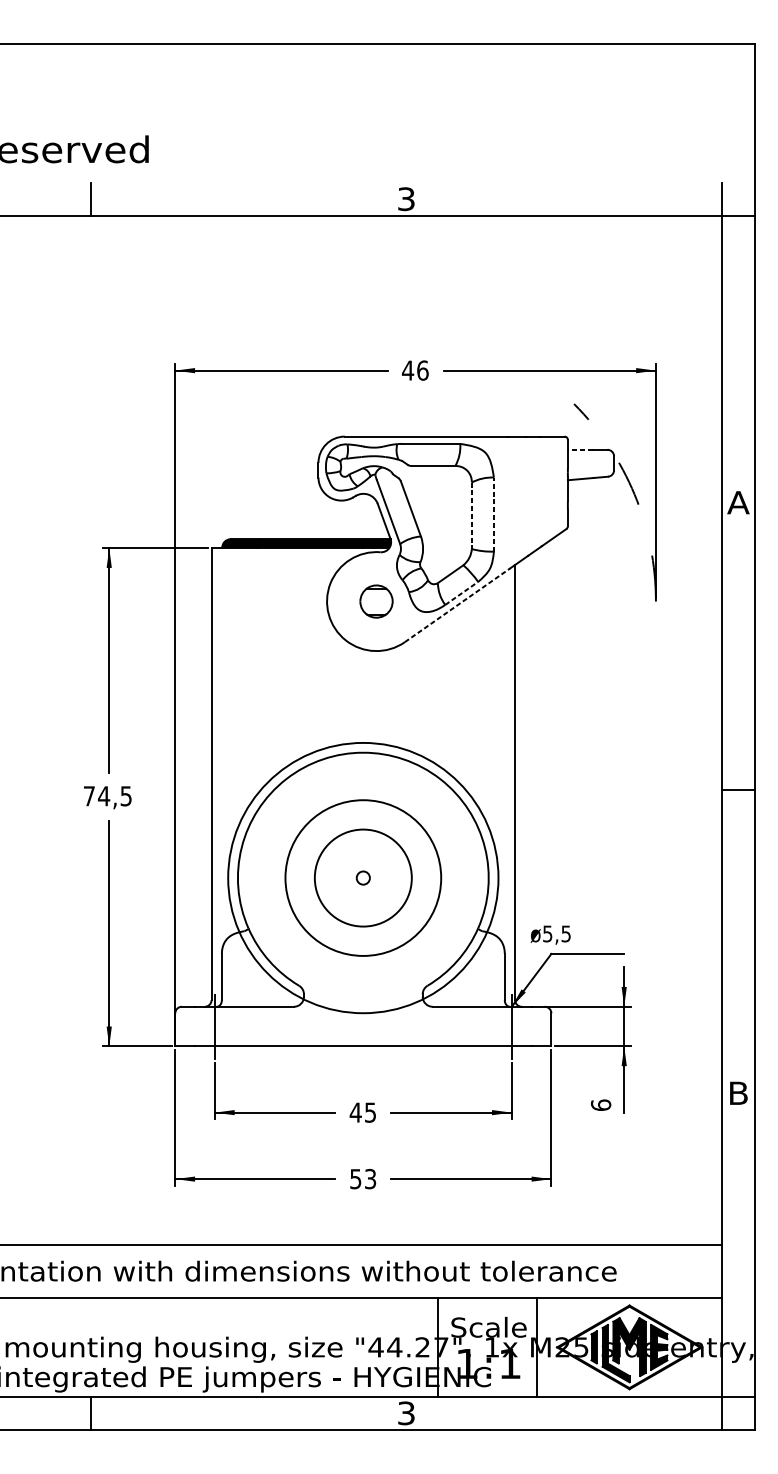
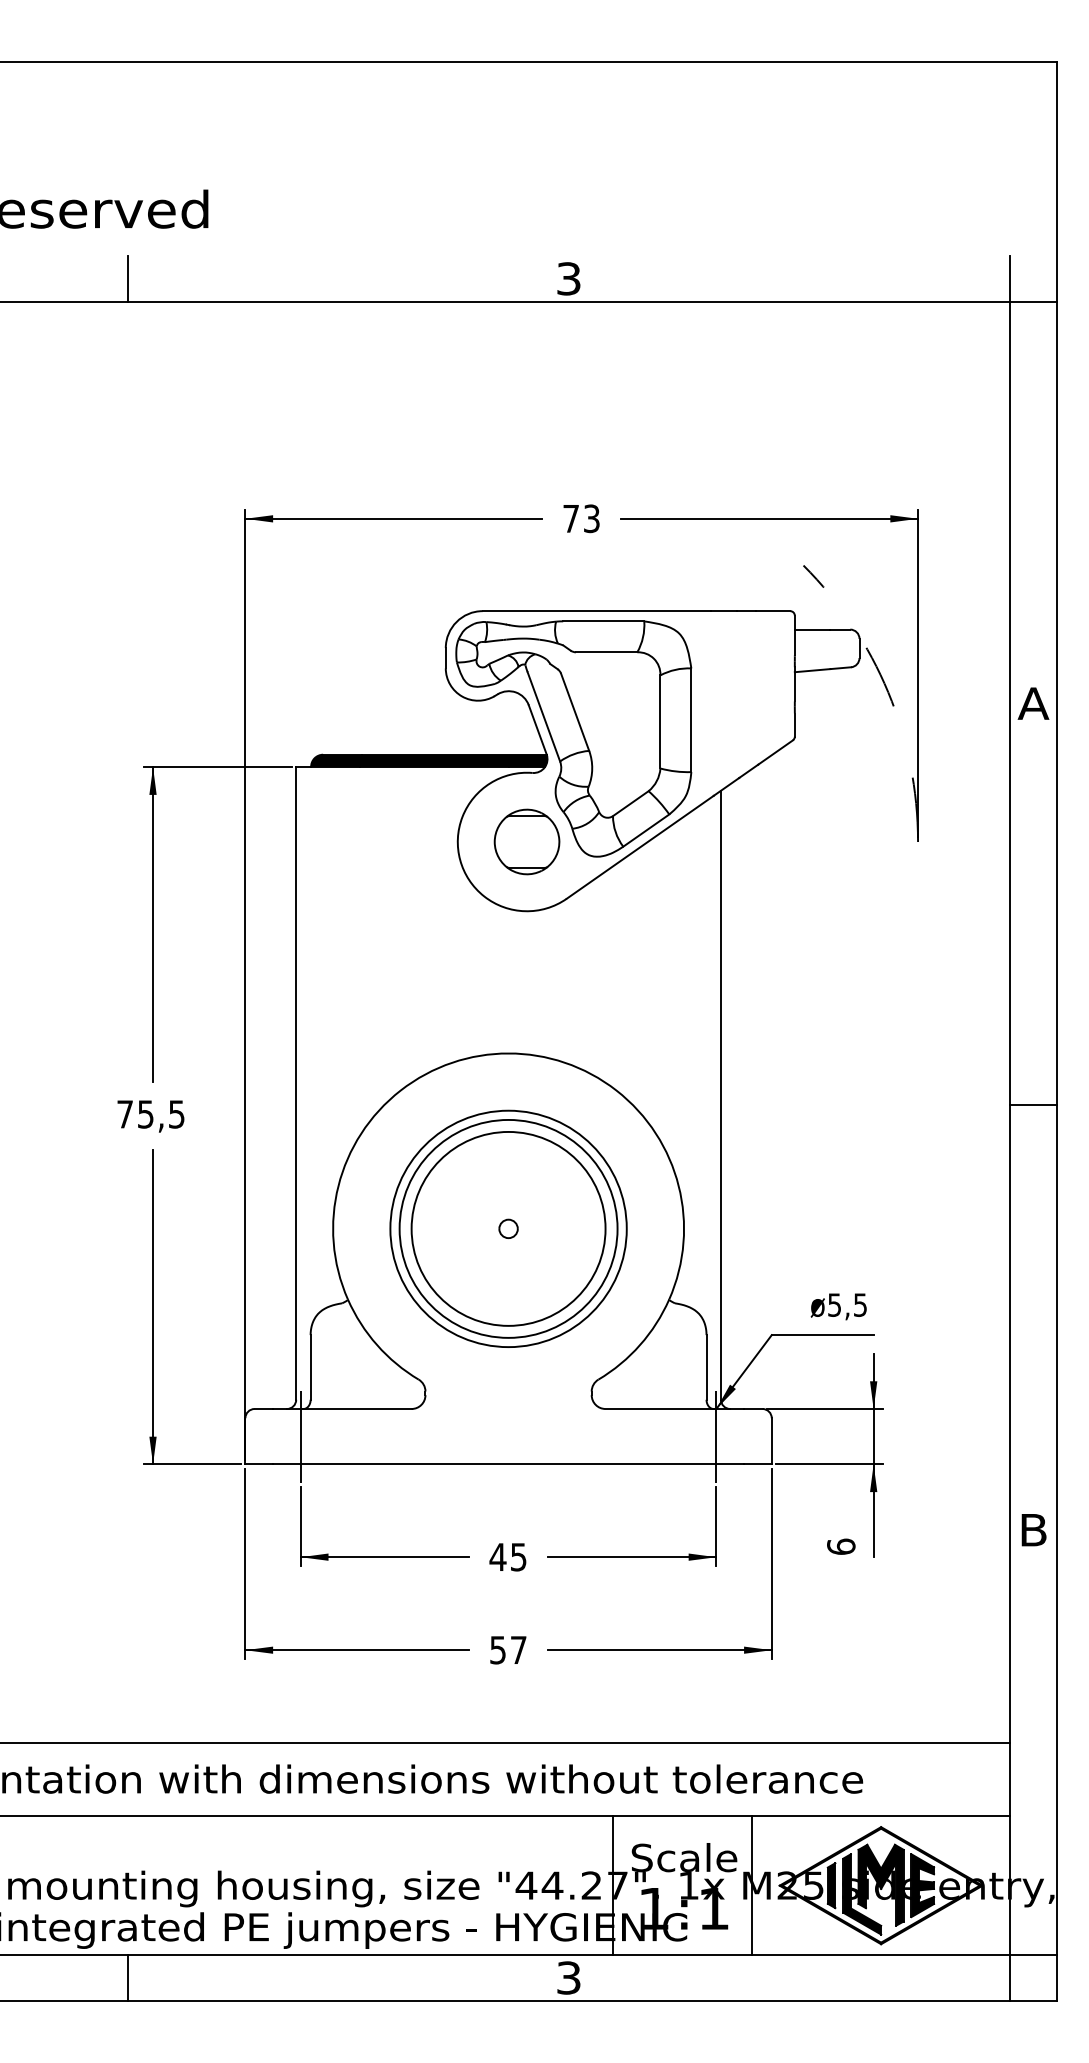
text: (415, 370) -> (581, 518), 46 -> 73
line: (579, 449) -> (811, 629), dashed -> solid
line: (494, 514) -> (691, 720), dashed -> solid
line: (471, 515) -> (660, 721), dashed -> solid
line: (461, 593) -> (646, 830), dashed -> solid
part: (376, 601) -> (526, 841), size x1.43
line: (457, 605) -> (640, 847), dashed -> solid
text: (103, 796) -> (145, 1114), 74,5 -> 75,5
circle: (363, 877) -> (508, 1228), size x0.62
circle: (363, 877) -> (508, 1228), size x1.43
text: (550, 934) -> (838, 1306), moved
text: (370, 1178) -> (518, 1649), 53 -> 57

